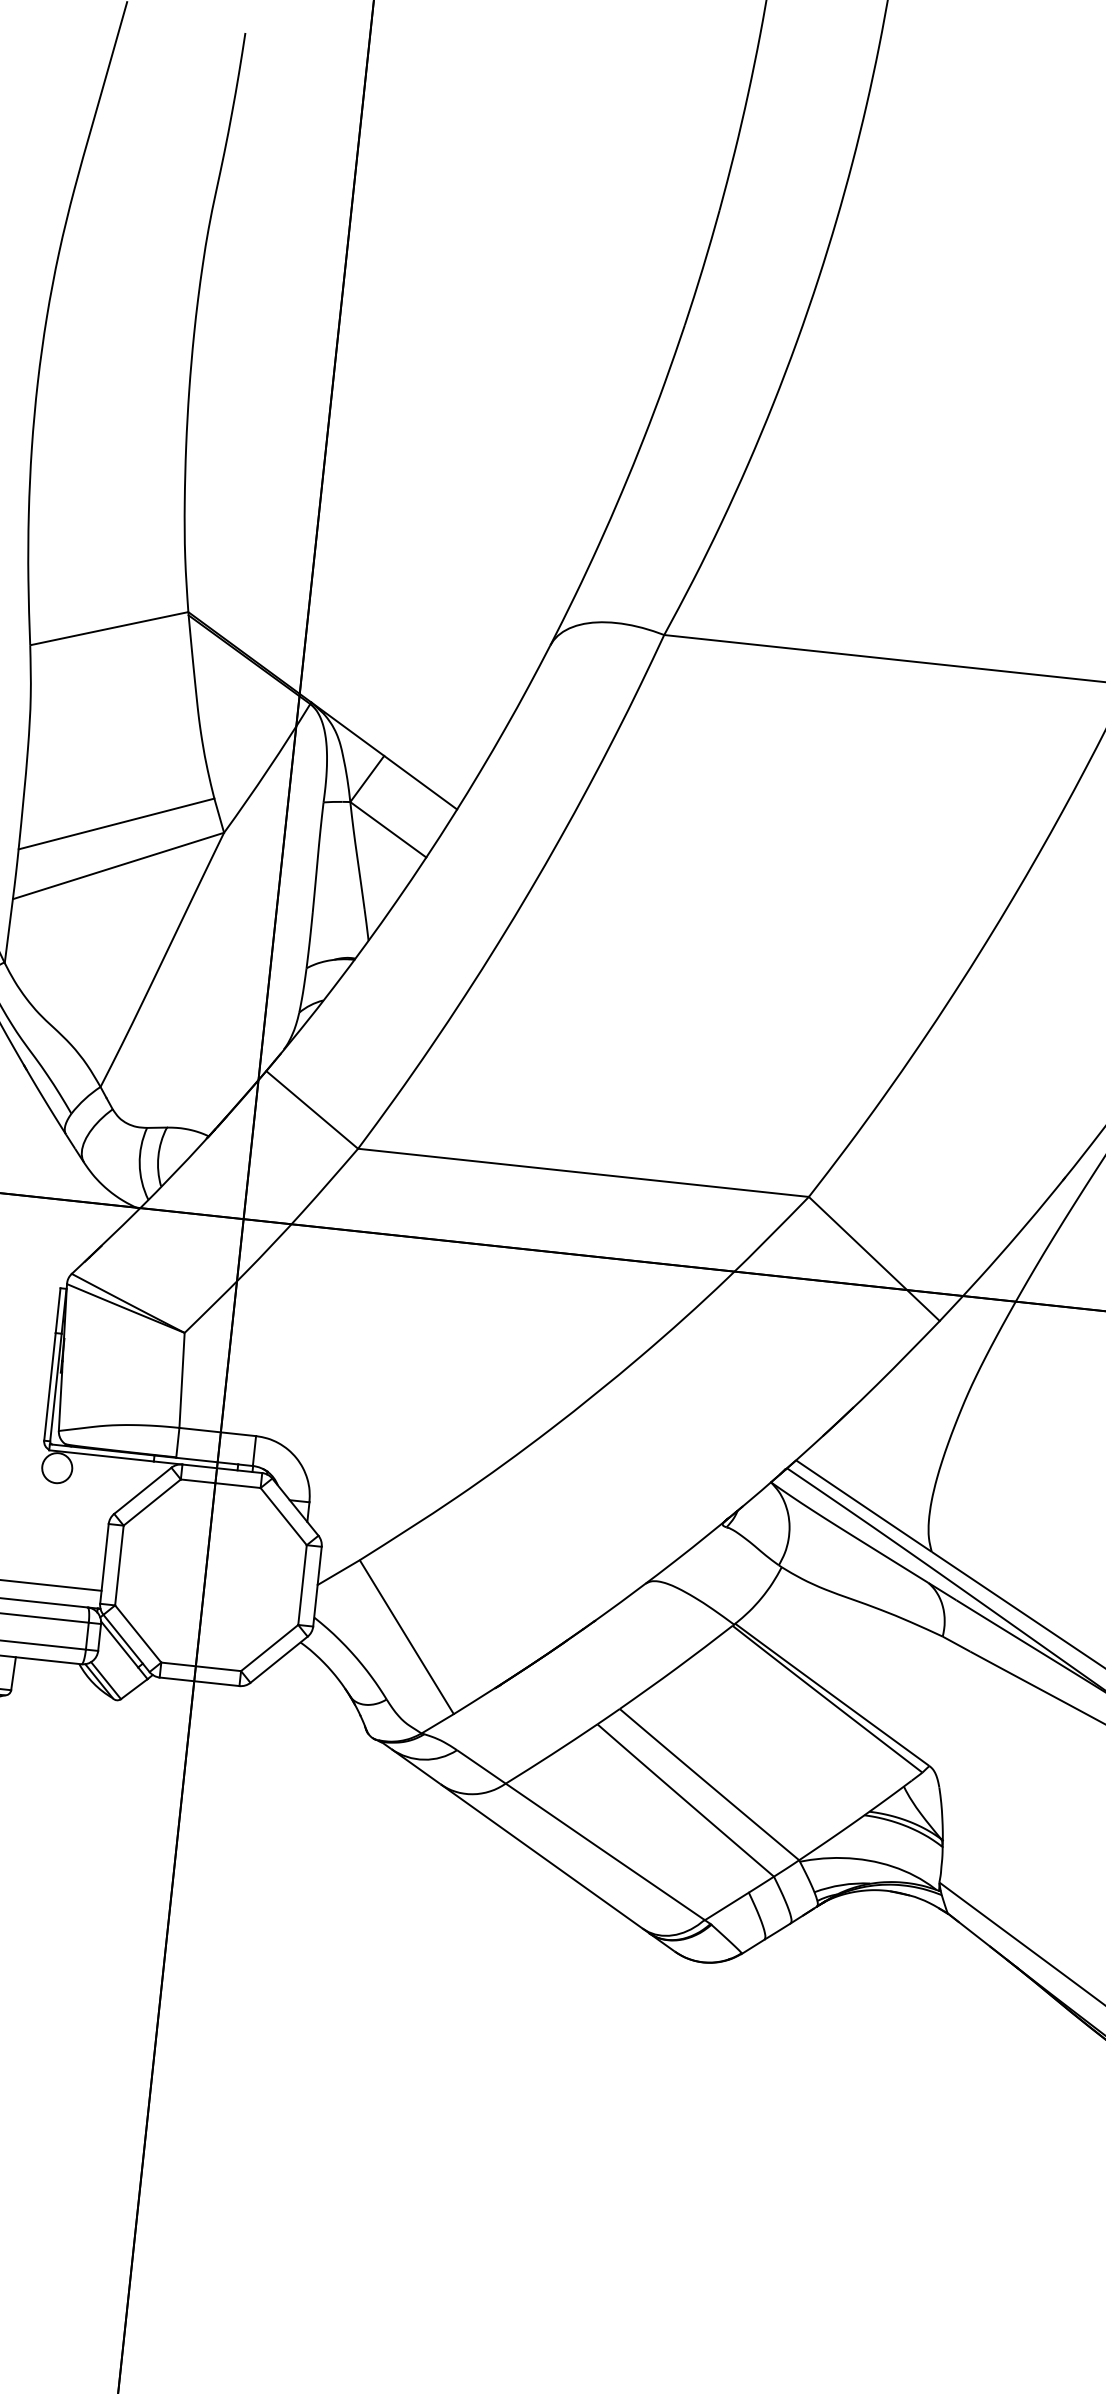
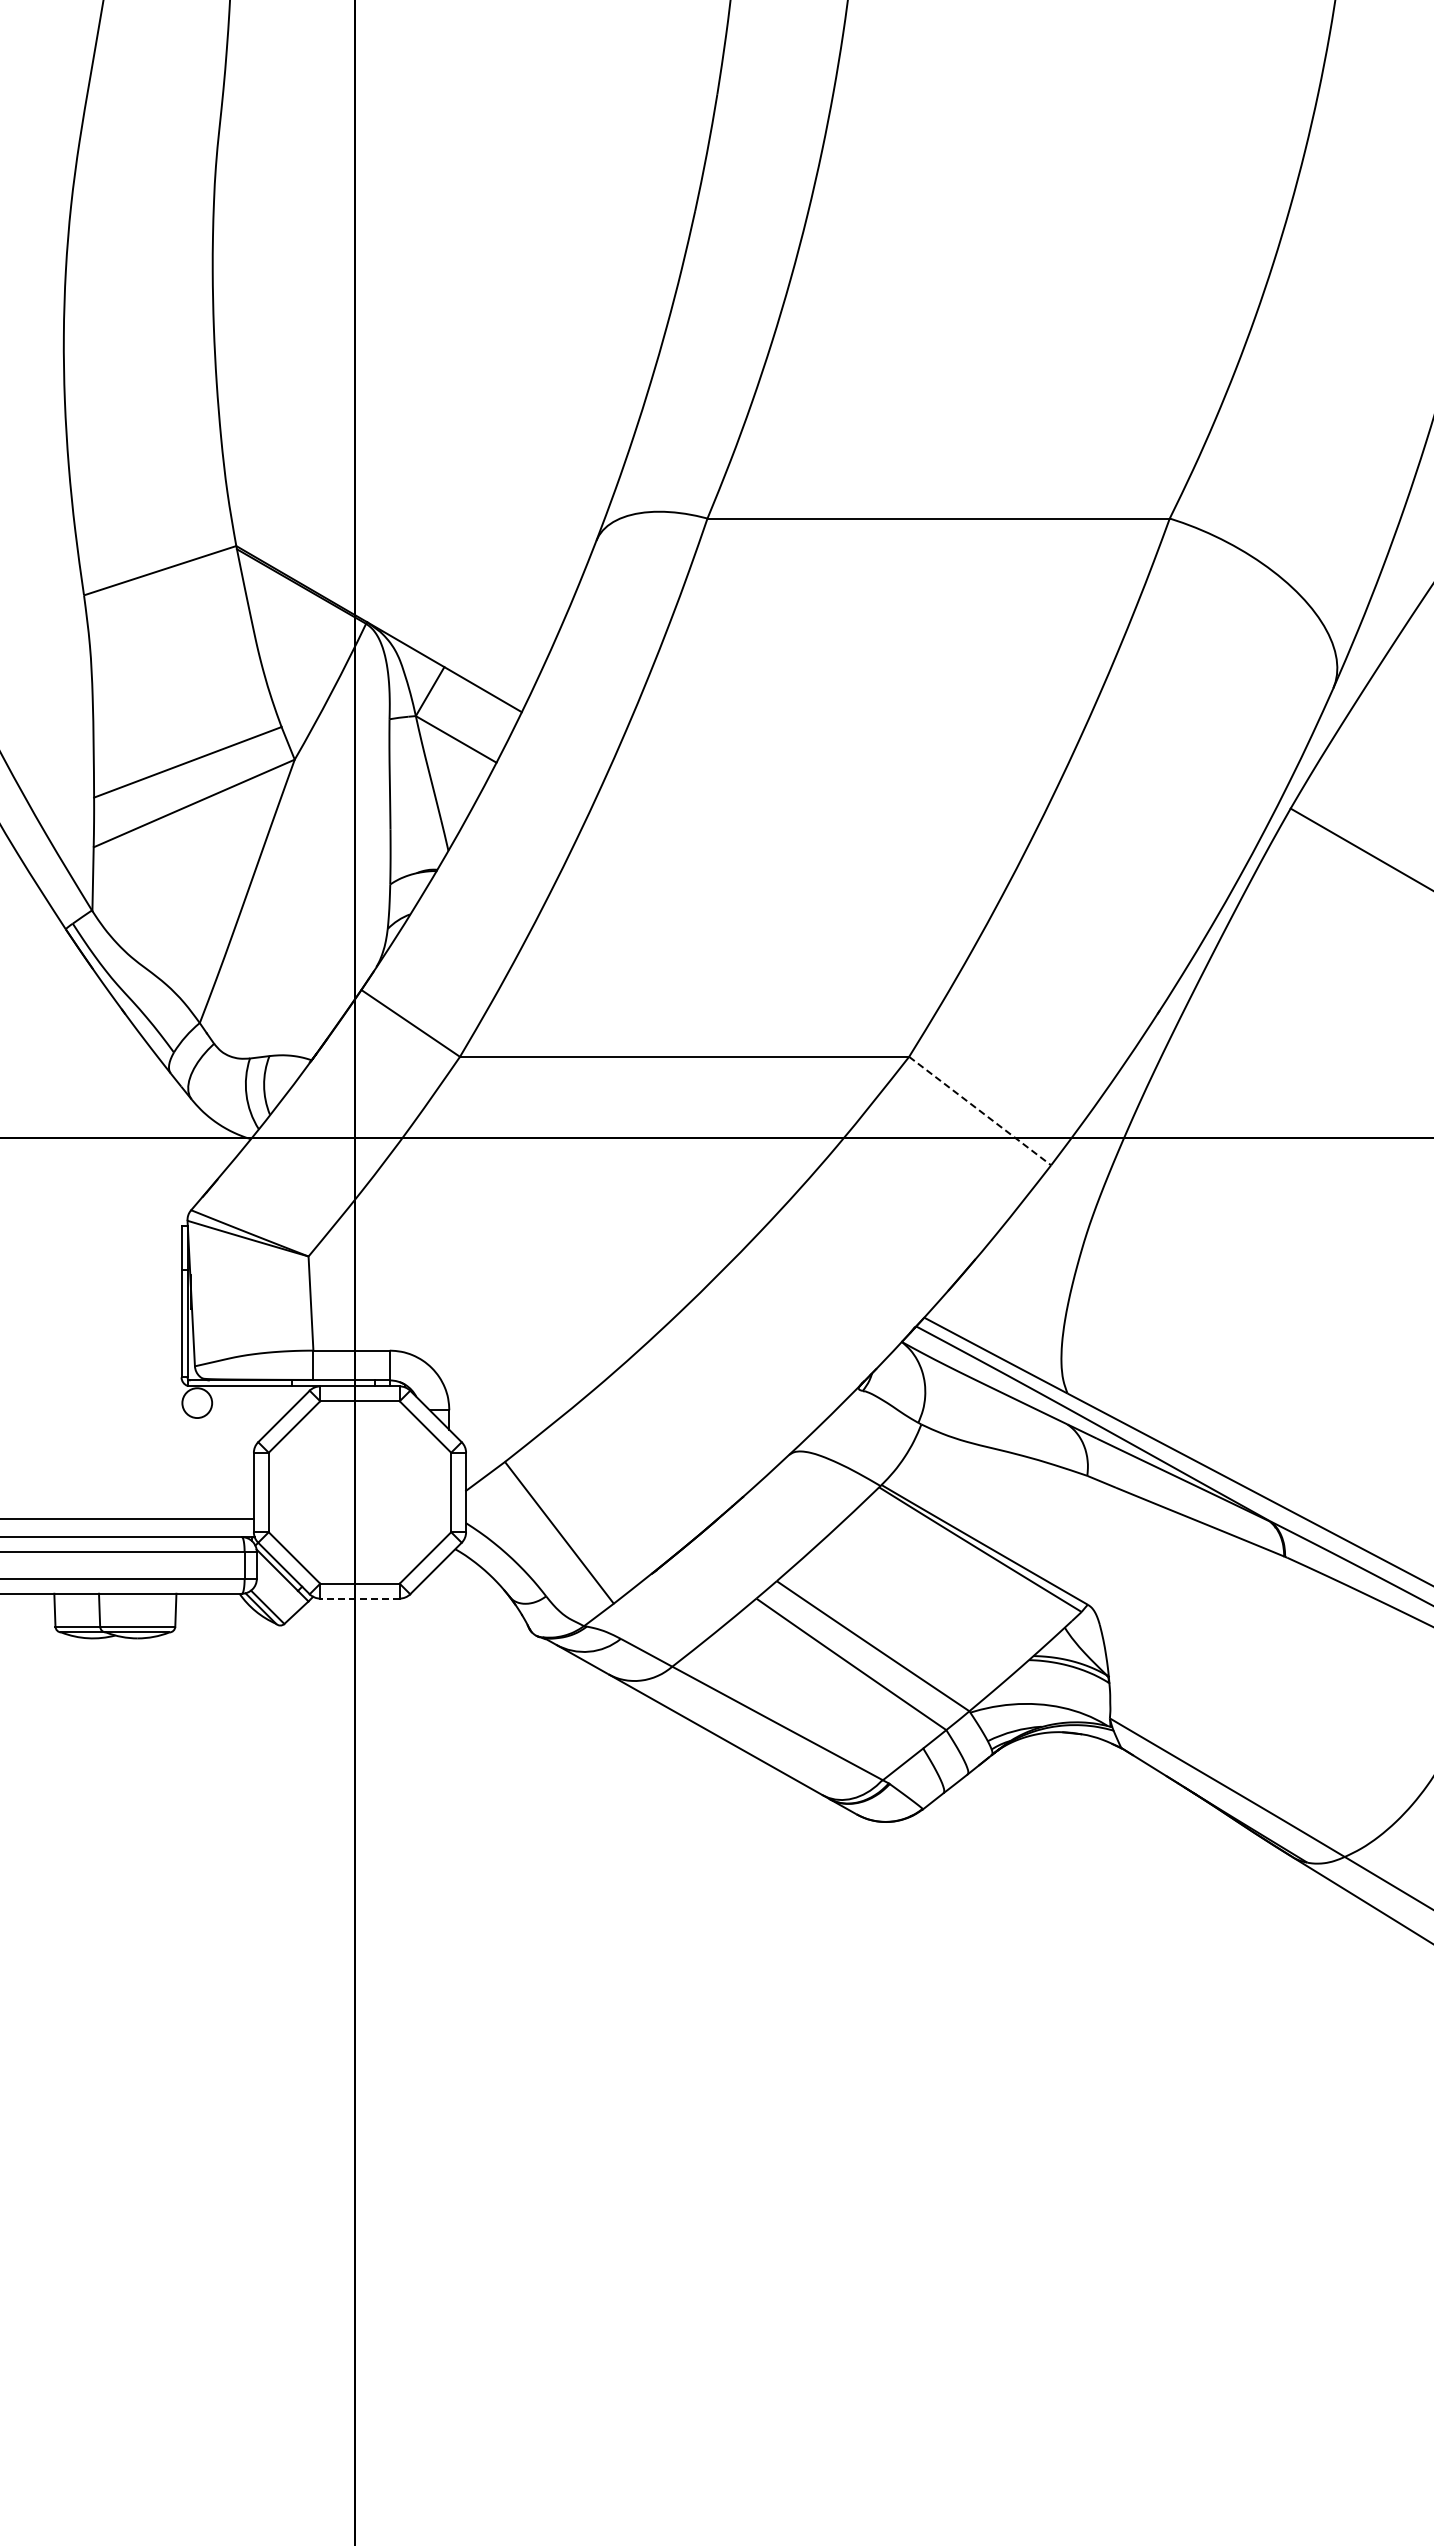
line: (874, 1259) -> (980, 1111), solid -> dashed
line: (199, 1681) -> (359, 1598), solid -> dashed

